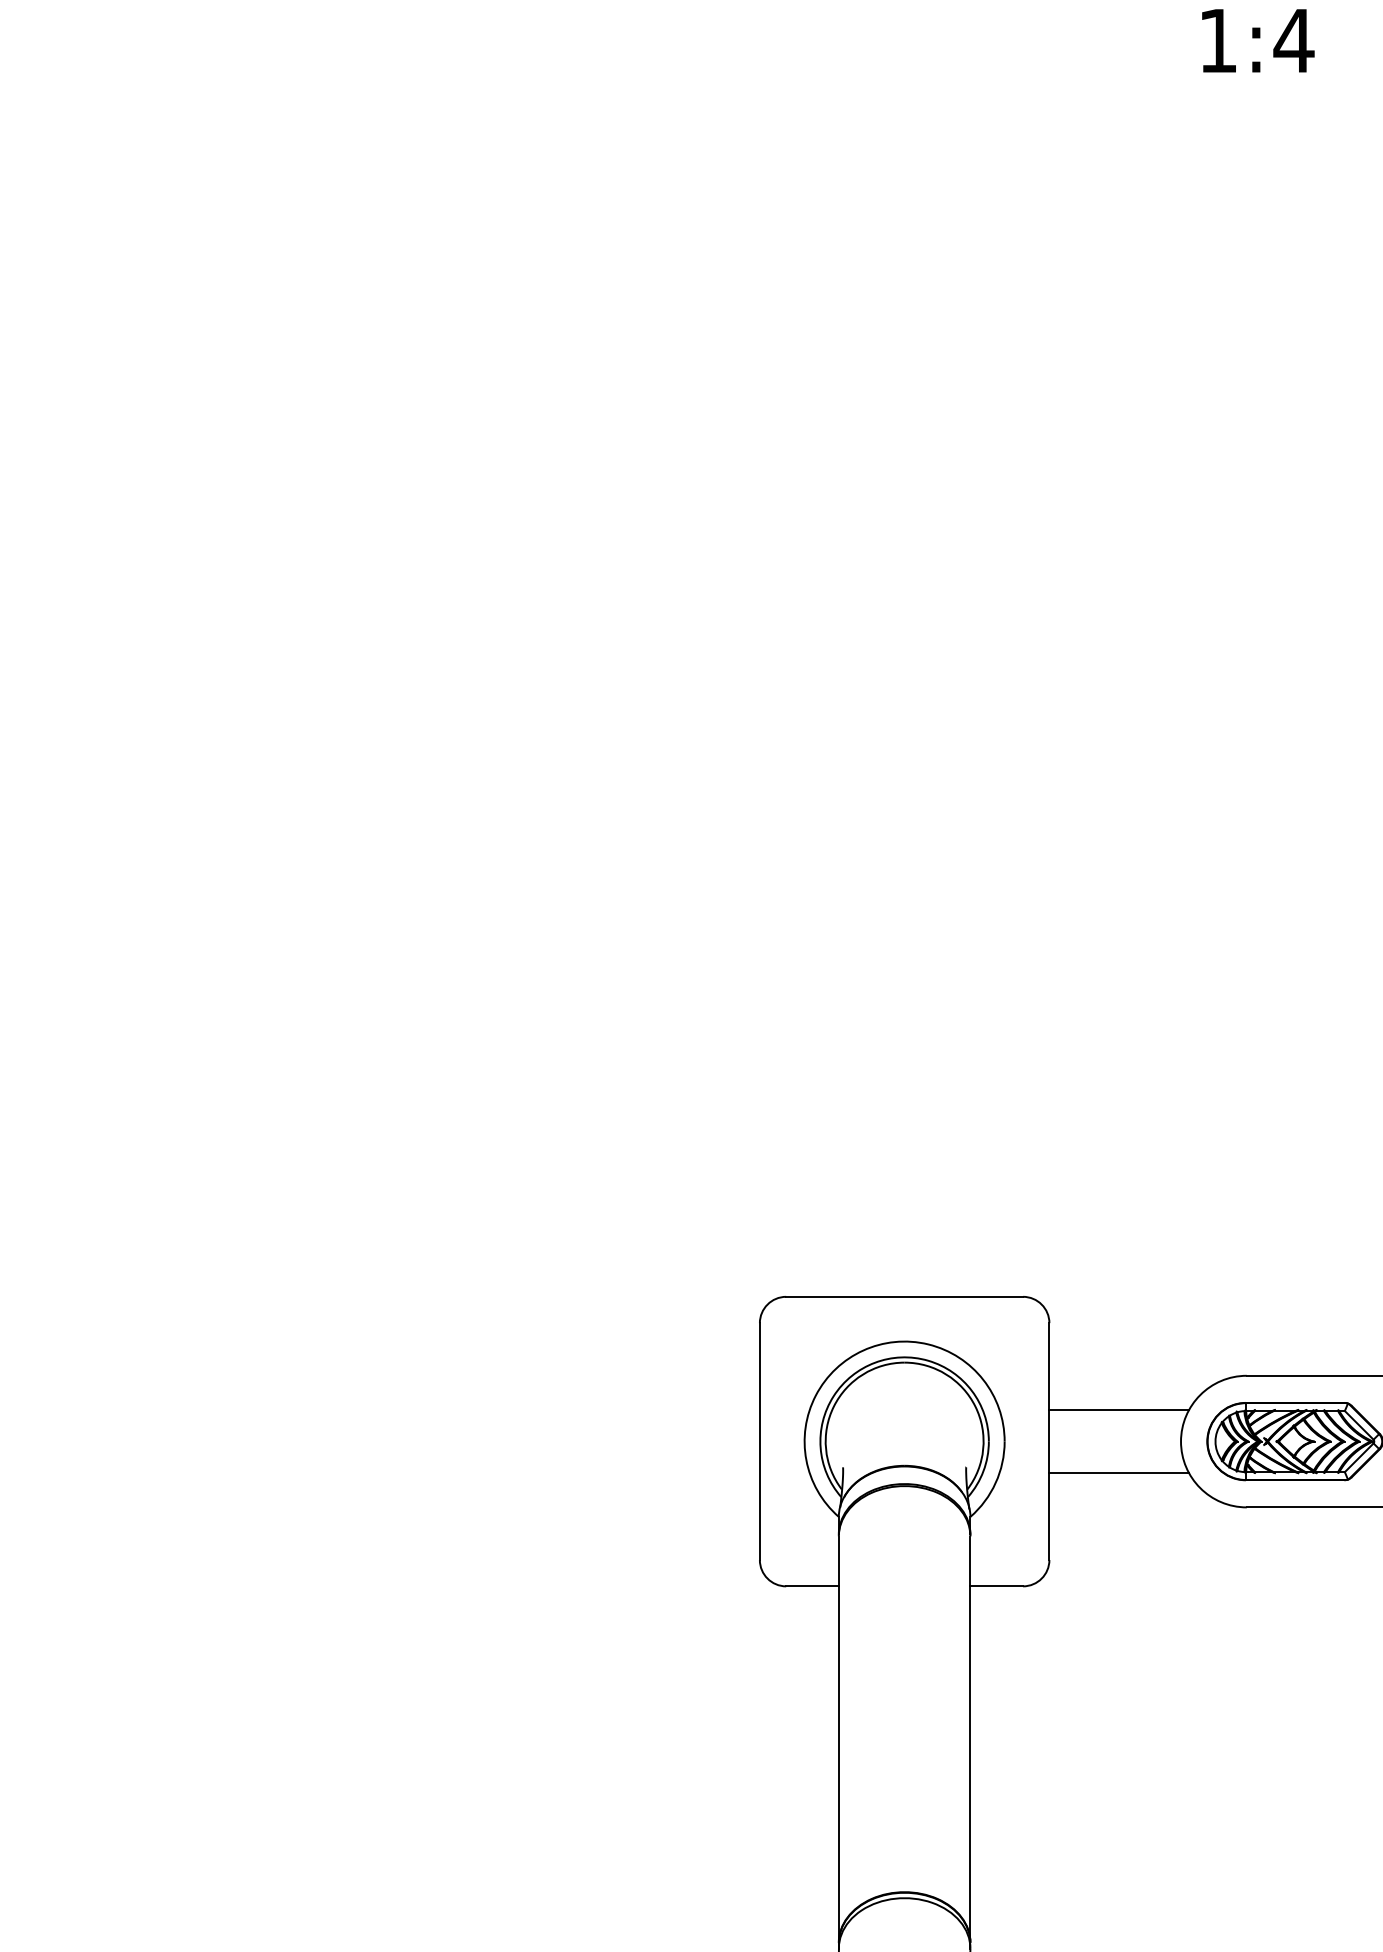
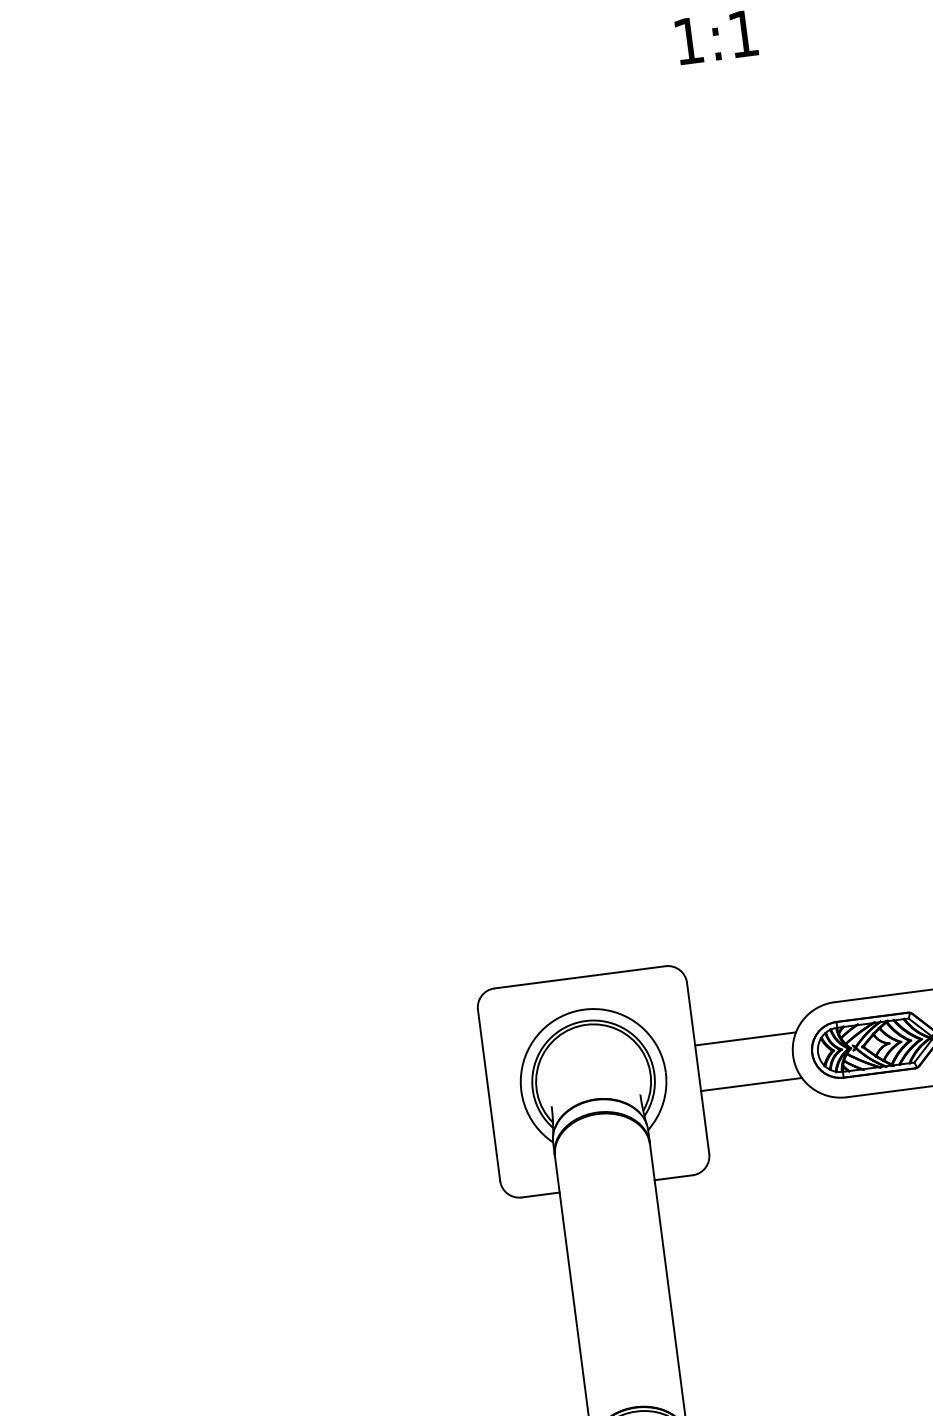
text: (1293, 40) -> (742, 33), 1:4 -> 1:1

